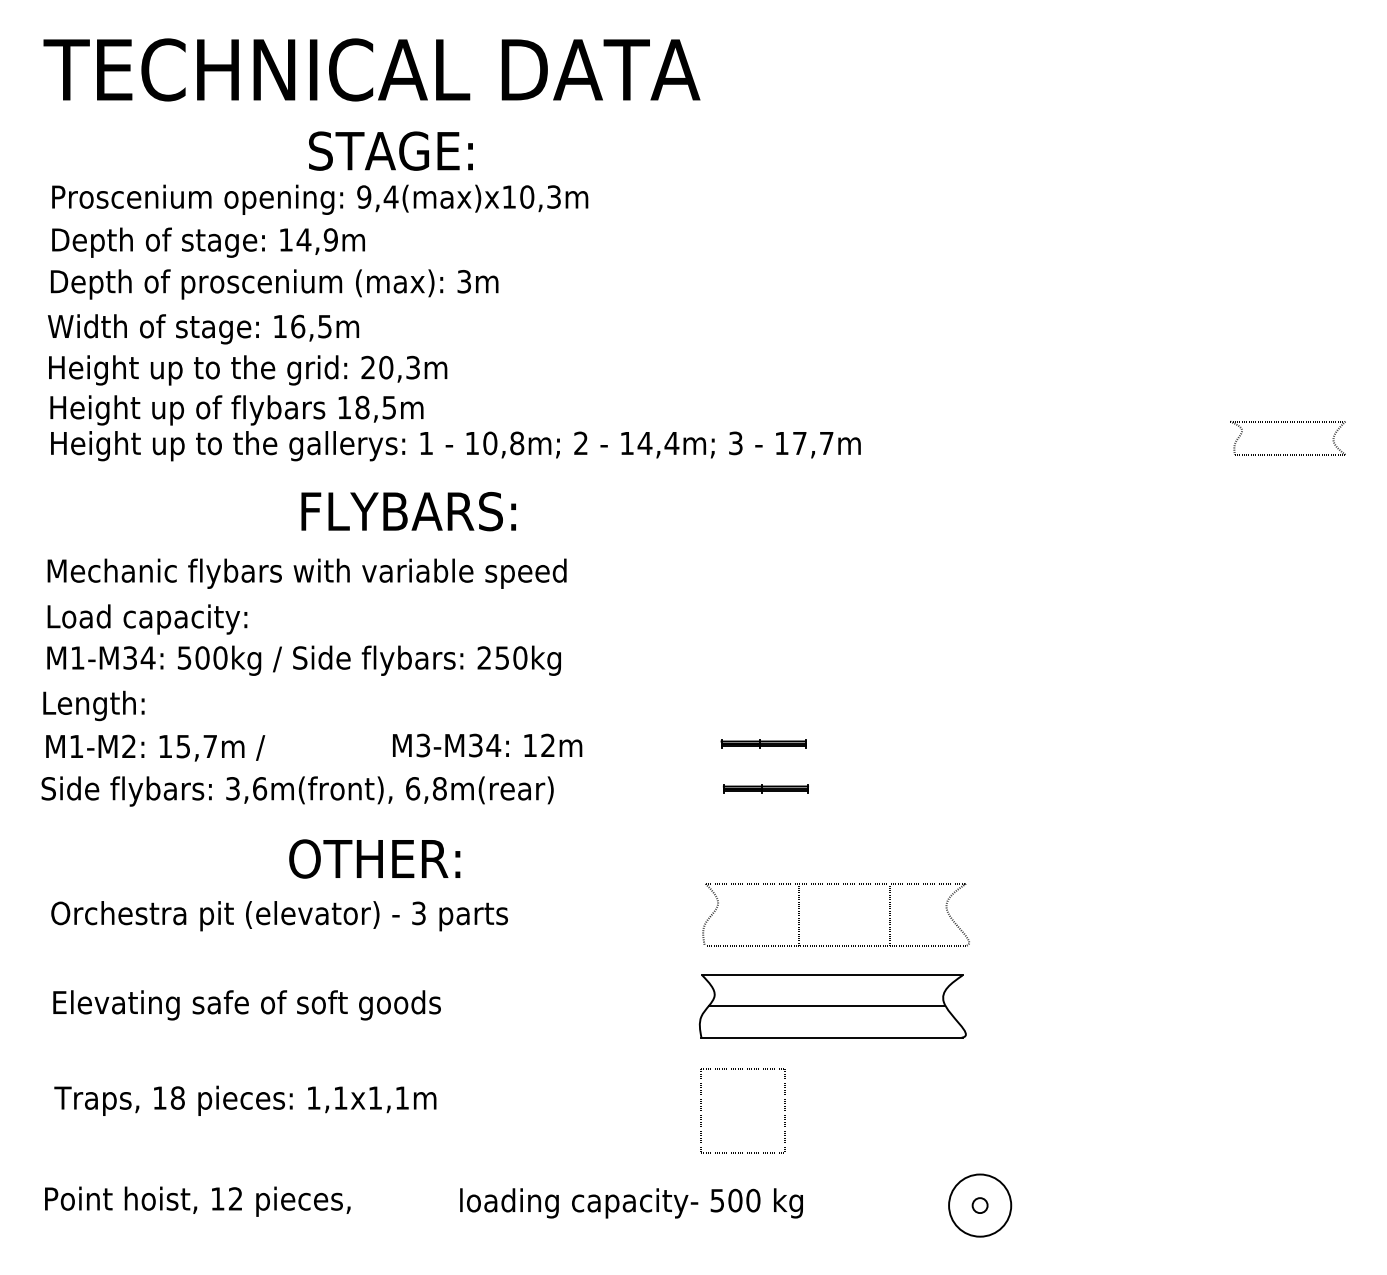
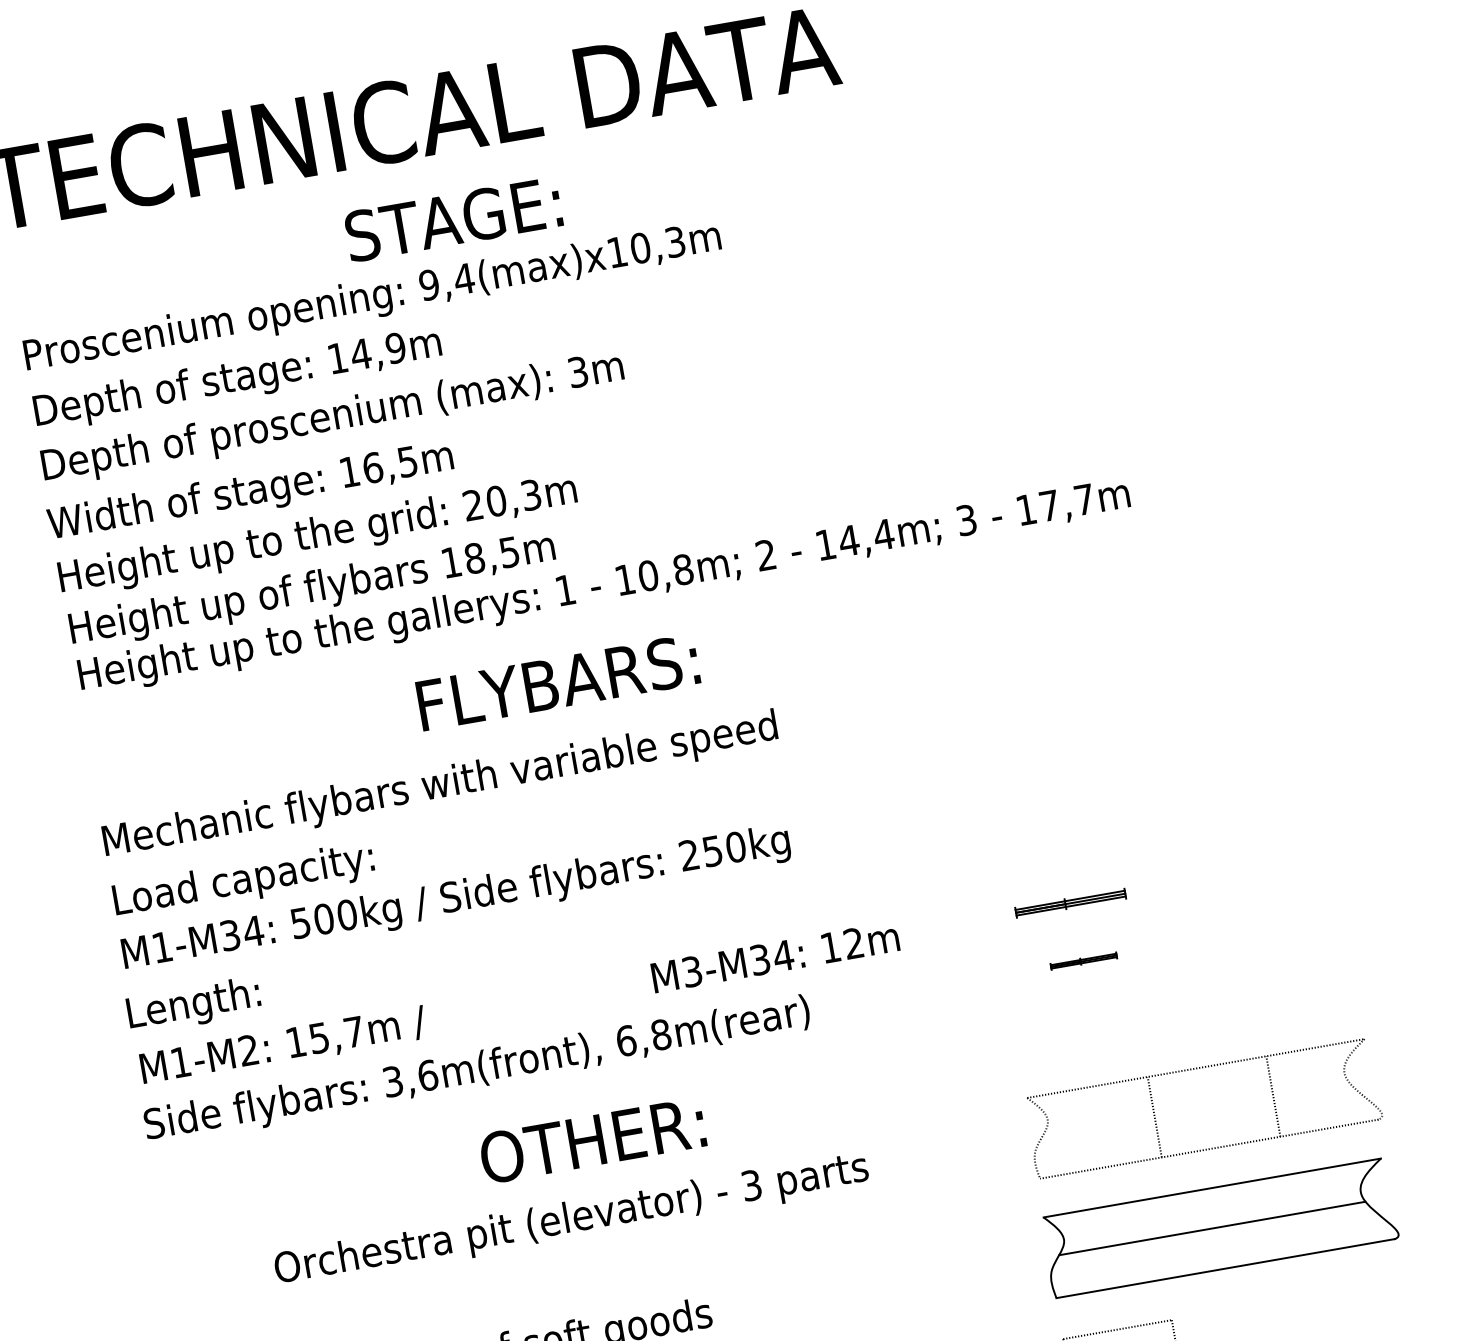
text: (487, 745) -> (775, 957), moved
part: (765, 788) -> (1083, 960), size x0.6
text: (279, 916) -> (571, 1221), moved

